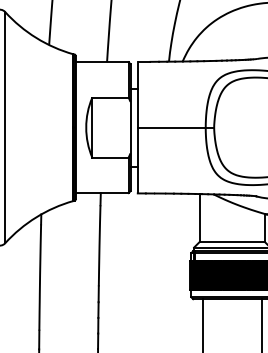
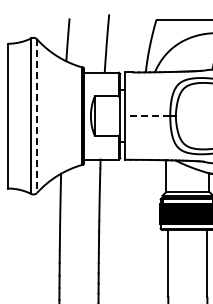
line: (5, 128) -> (37, 116), solid -> dashed
line: (171, 128) -> (147, 116), solid -> dashed

